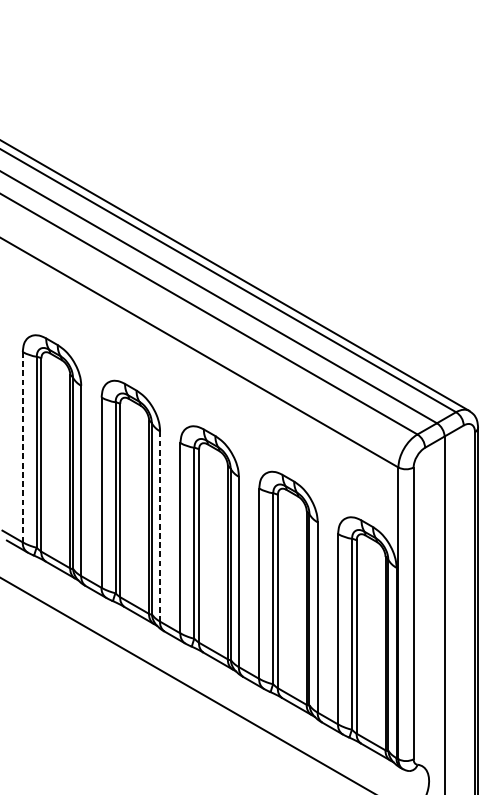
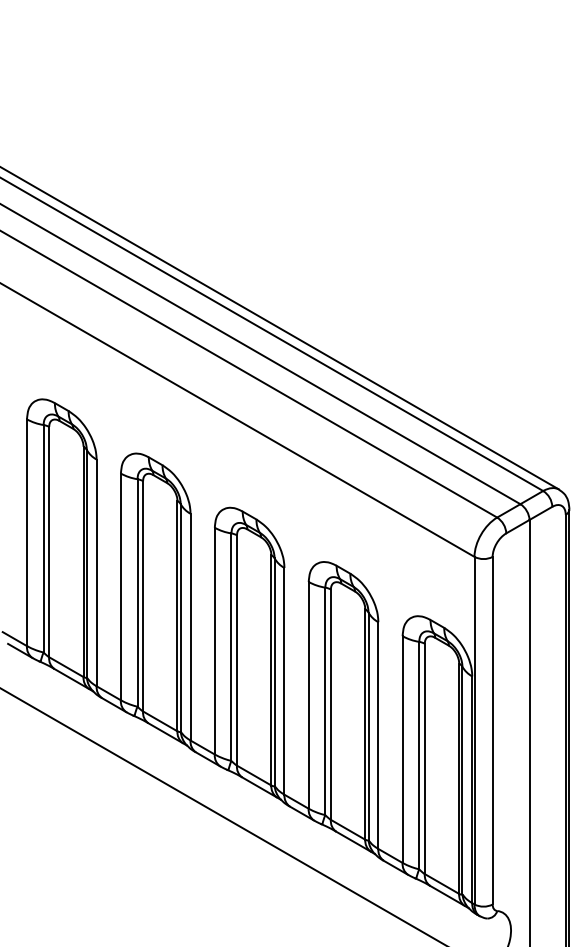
line: (22, 447) -> (26, 532), dashed -> solid
line: (160, 526) -> (190, 627), dashed -> solid

